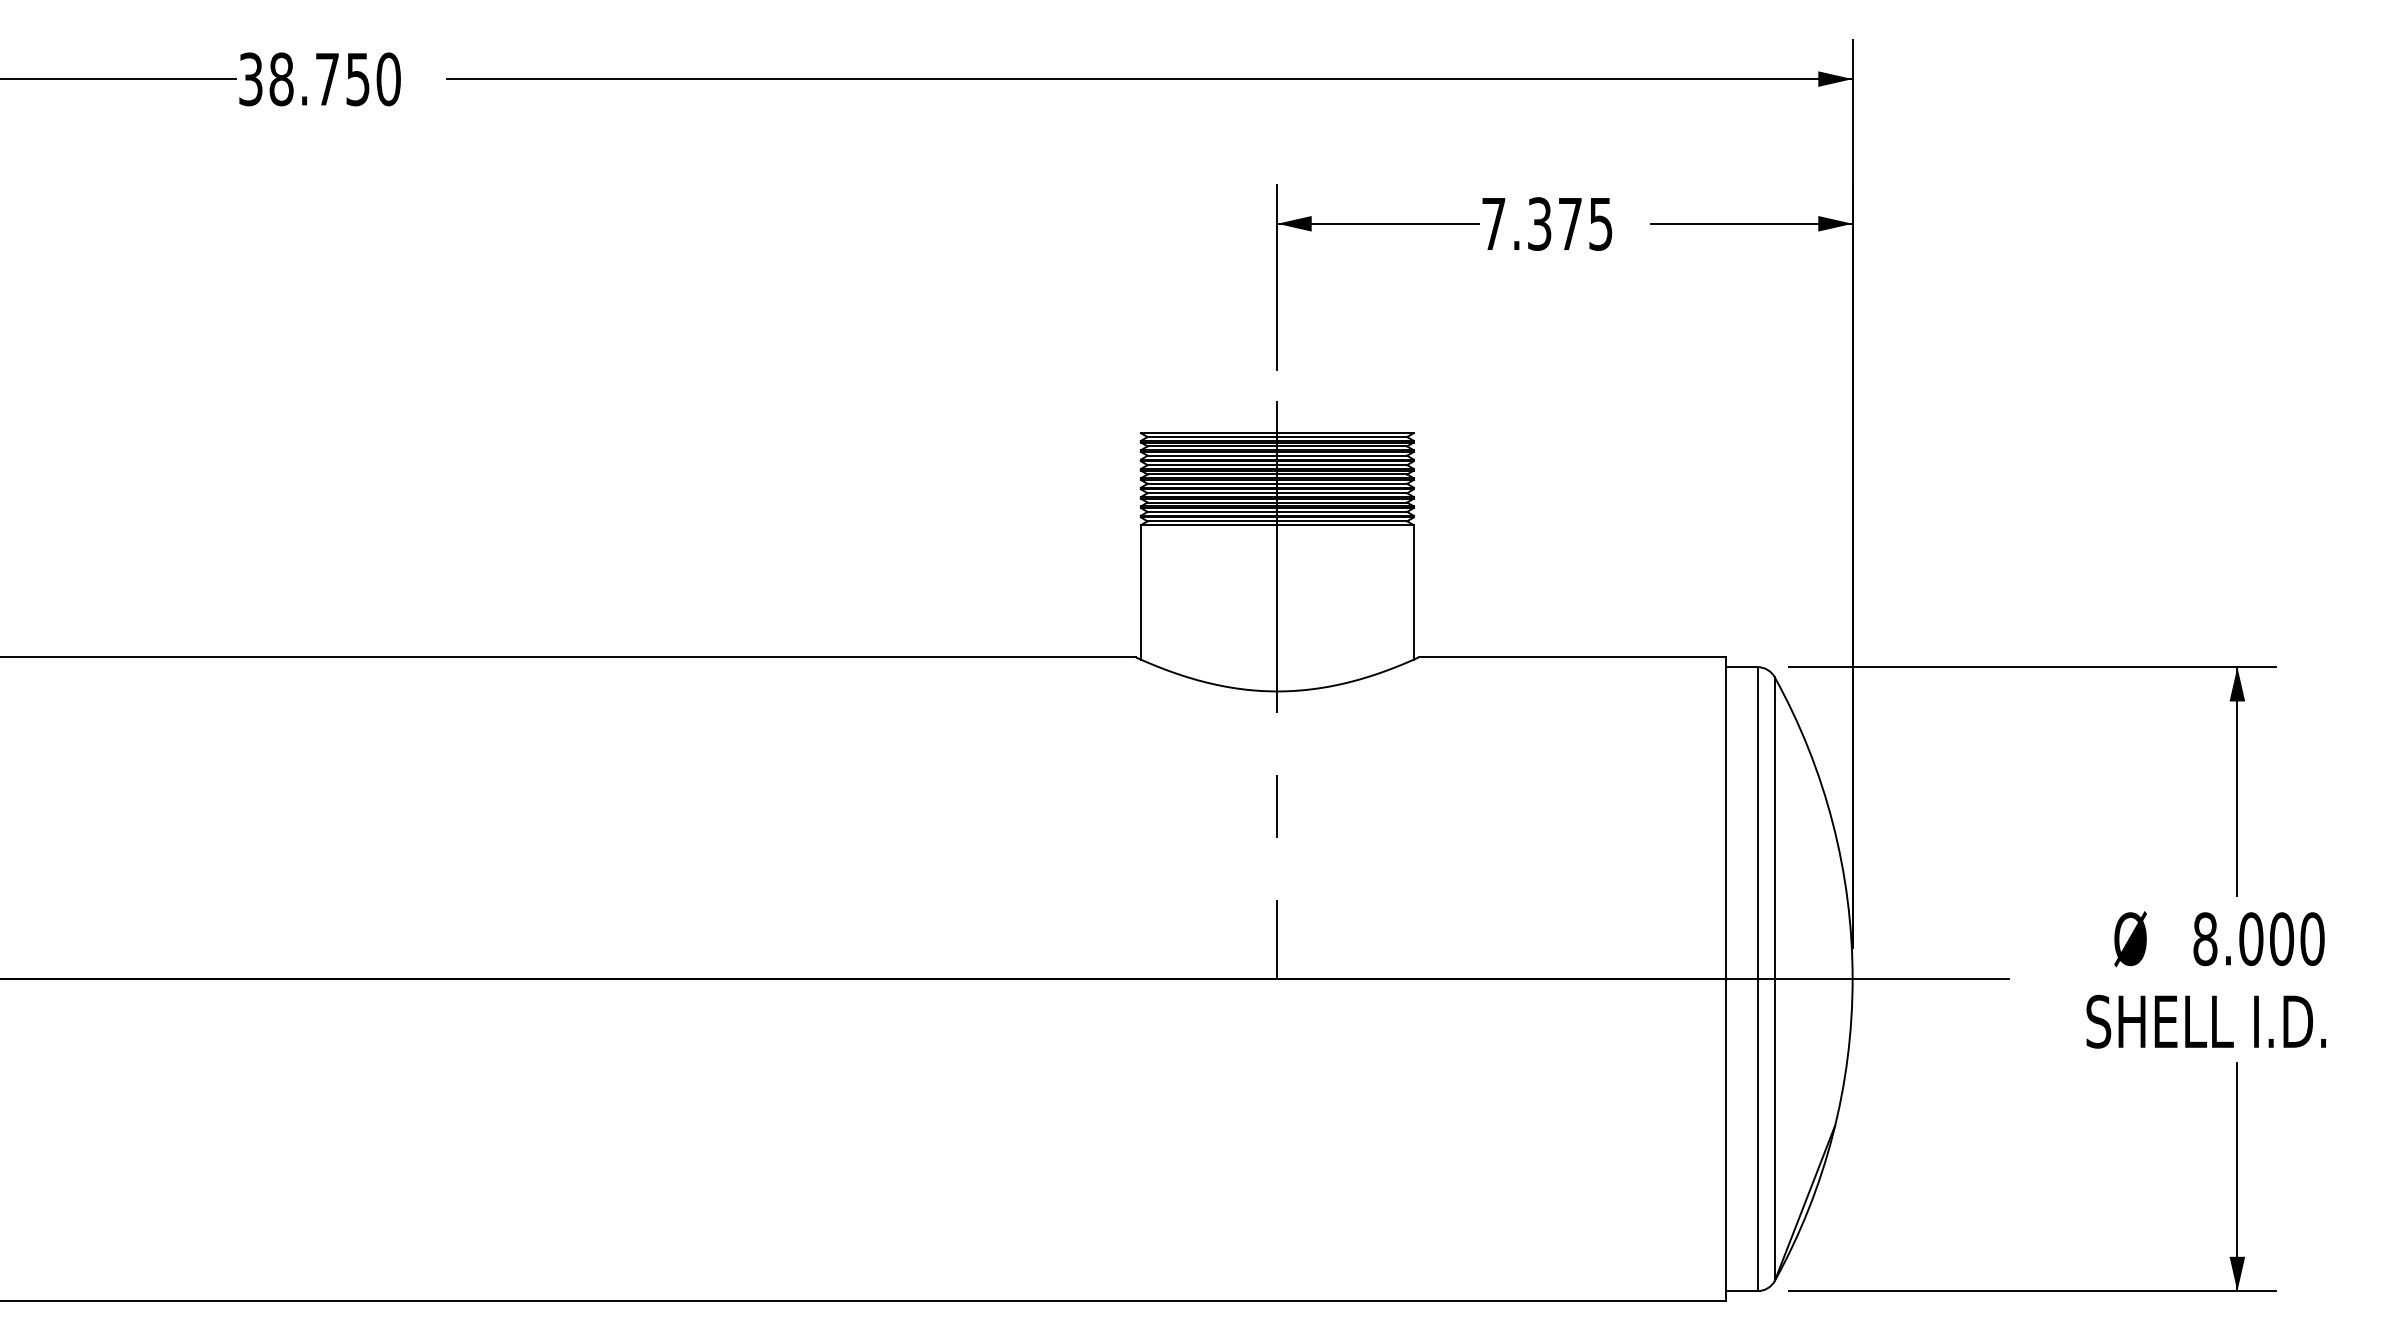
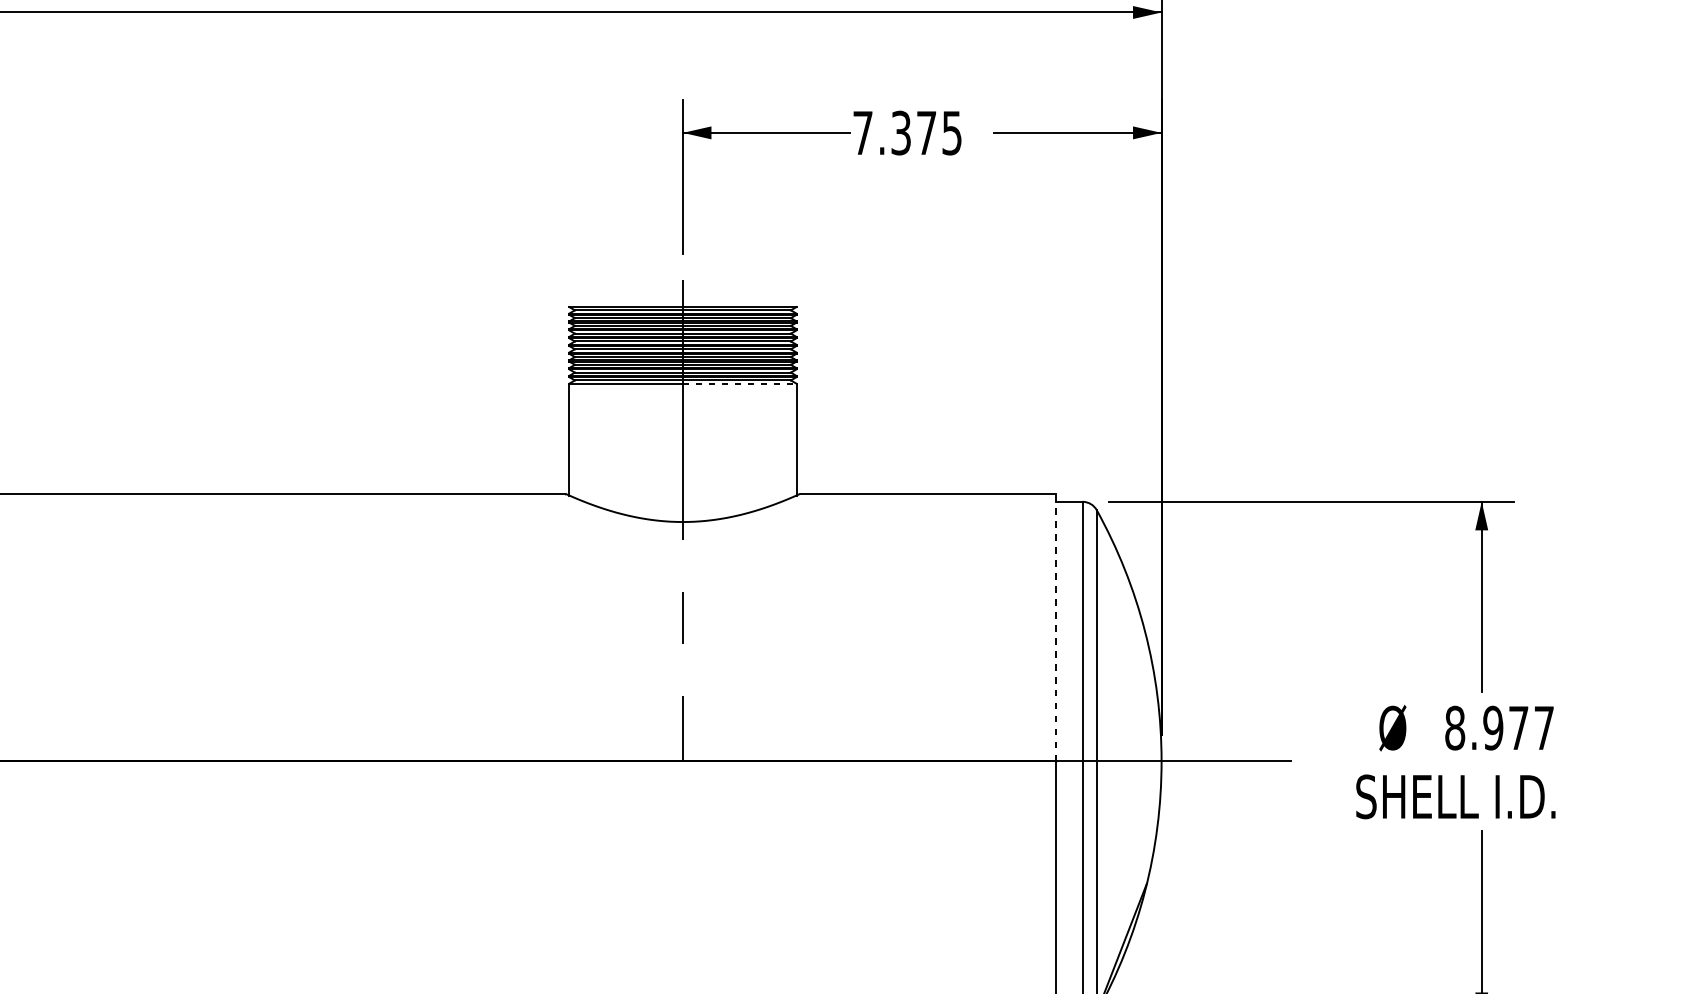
line: (1346, 525) -> (740, 383), solid -> dashed
line: (1725, 818) -> (1055, 627), solid -> dashed
text: (2281, 939) -> (1518, 728), 8.000 -> 8.977

